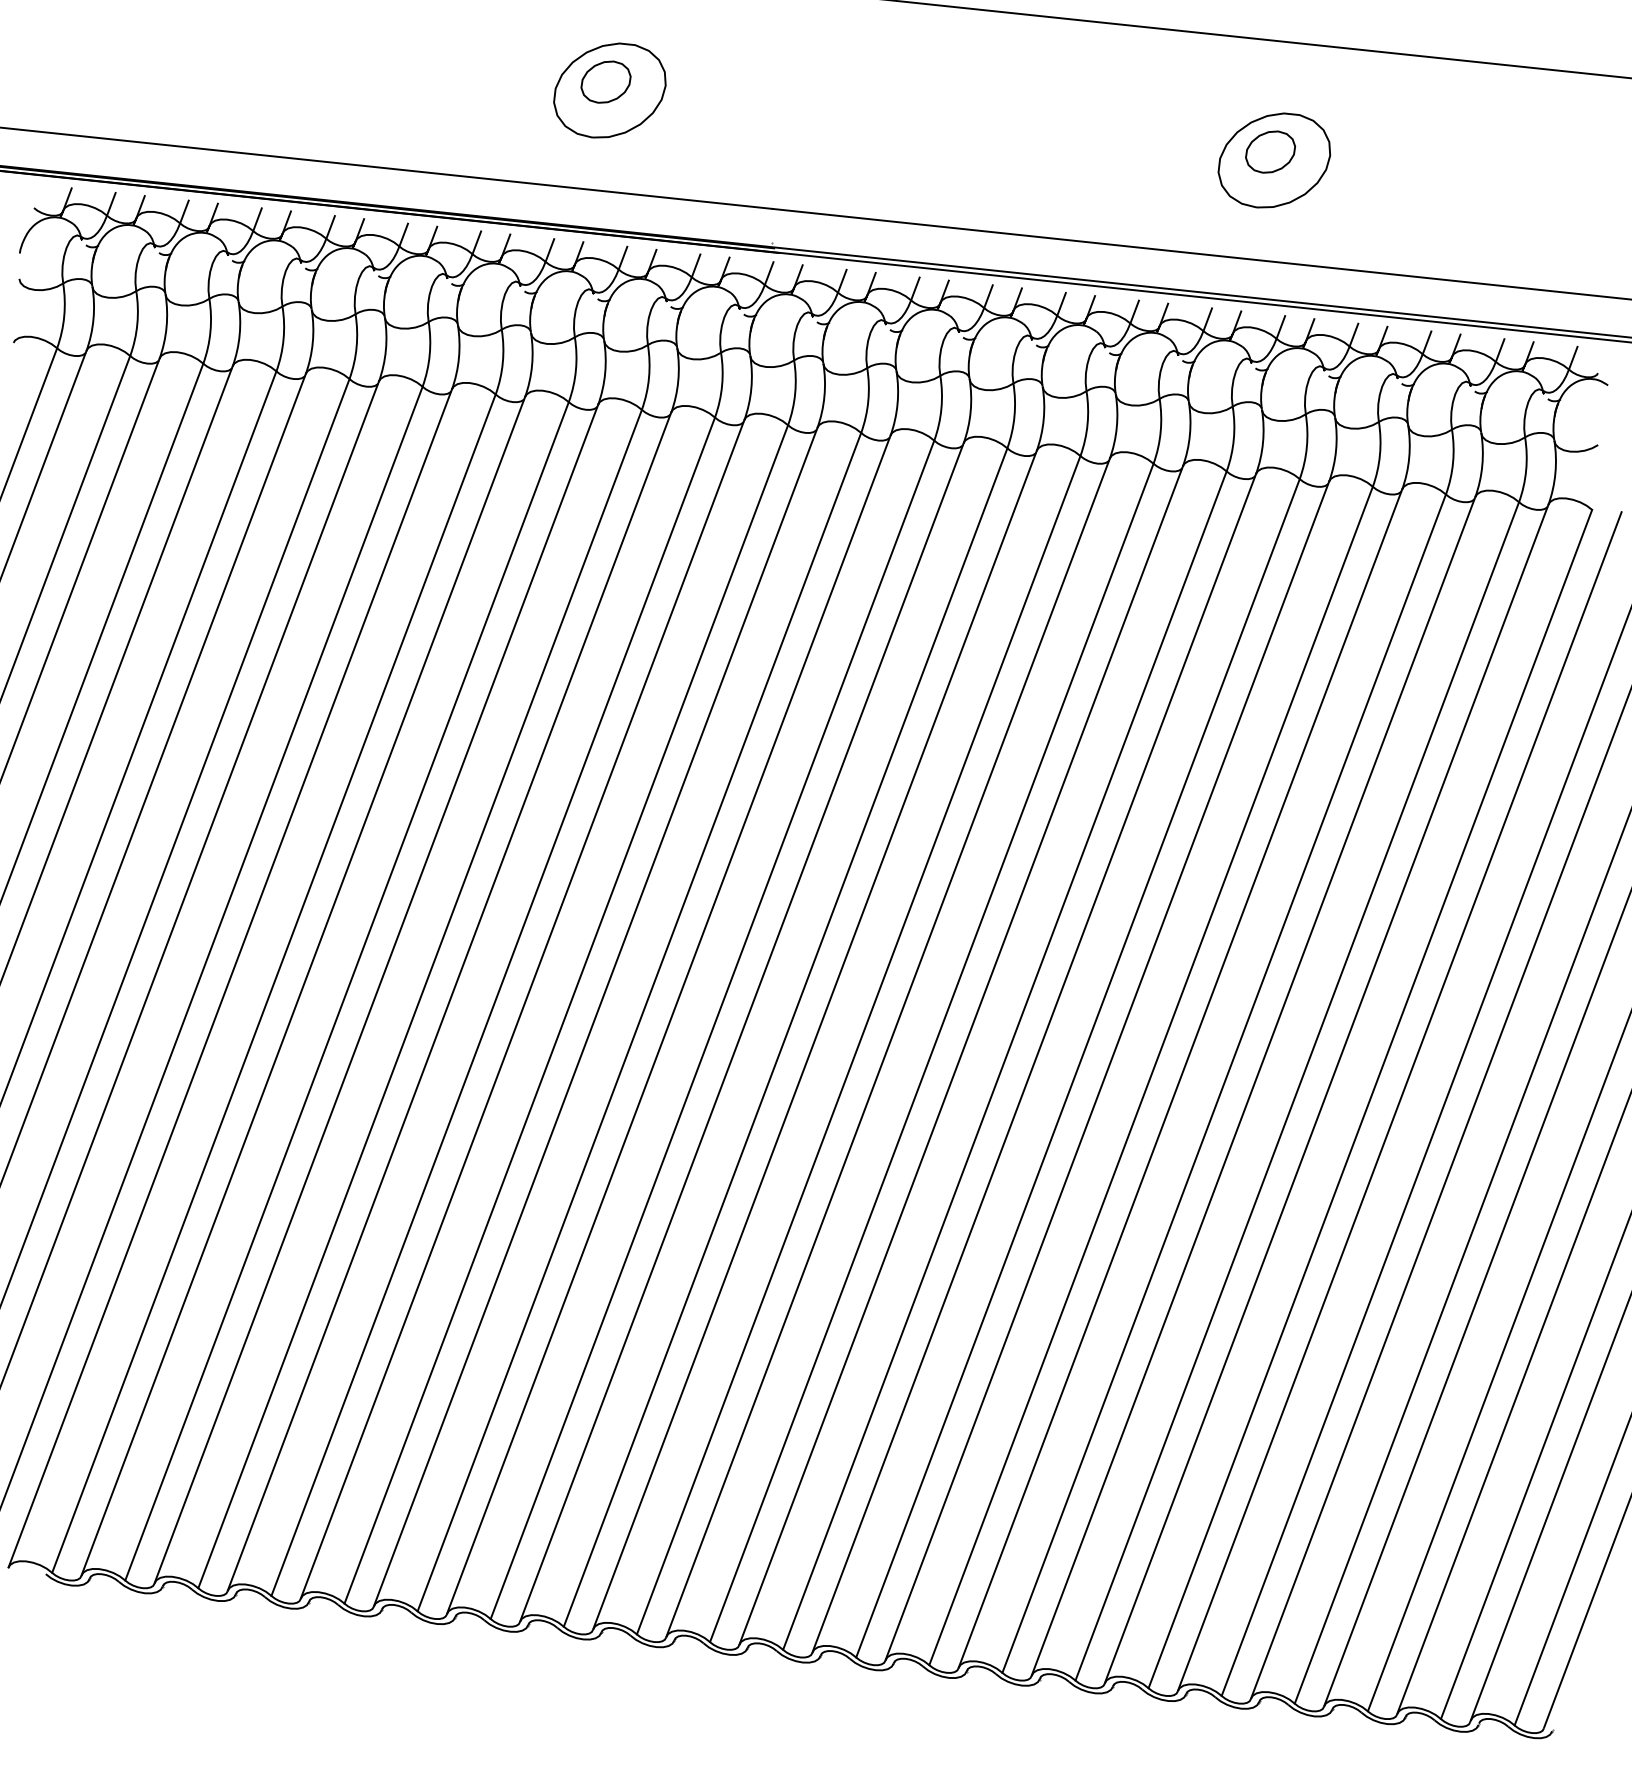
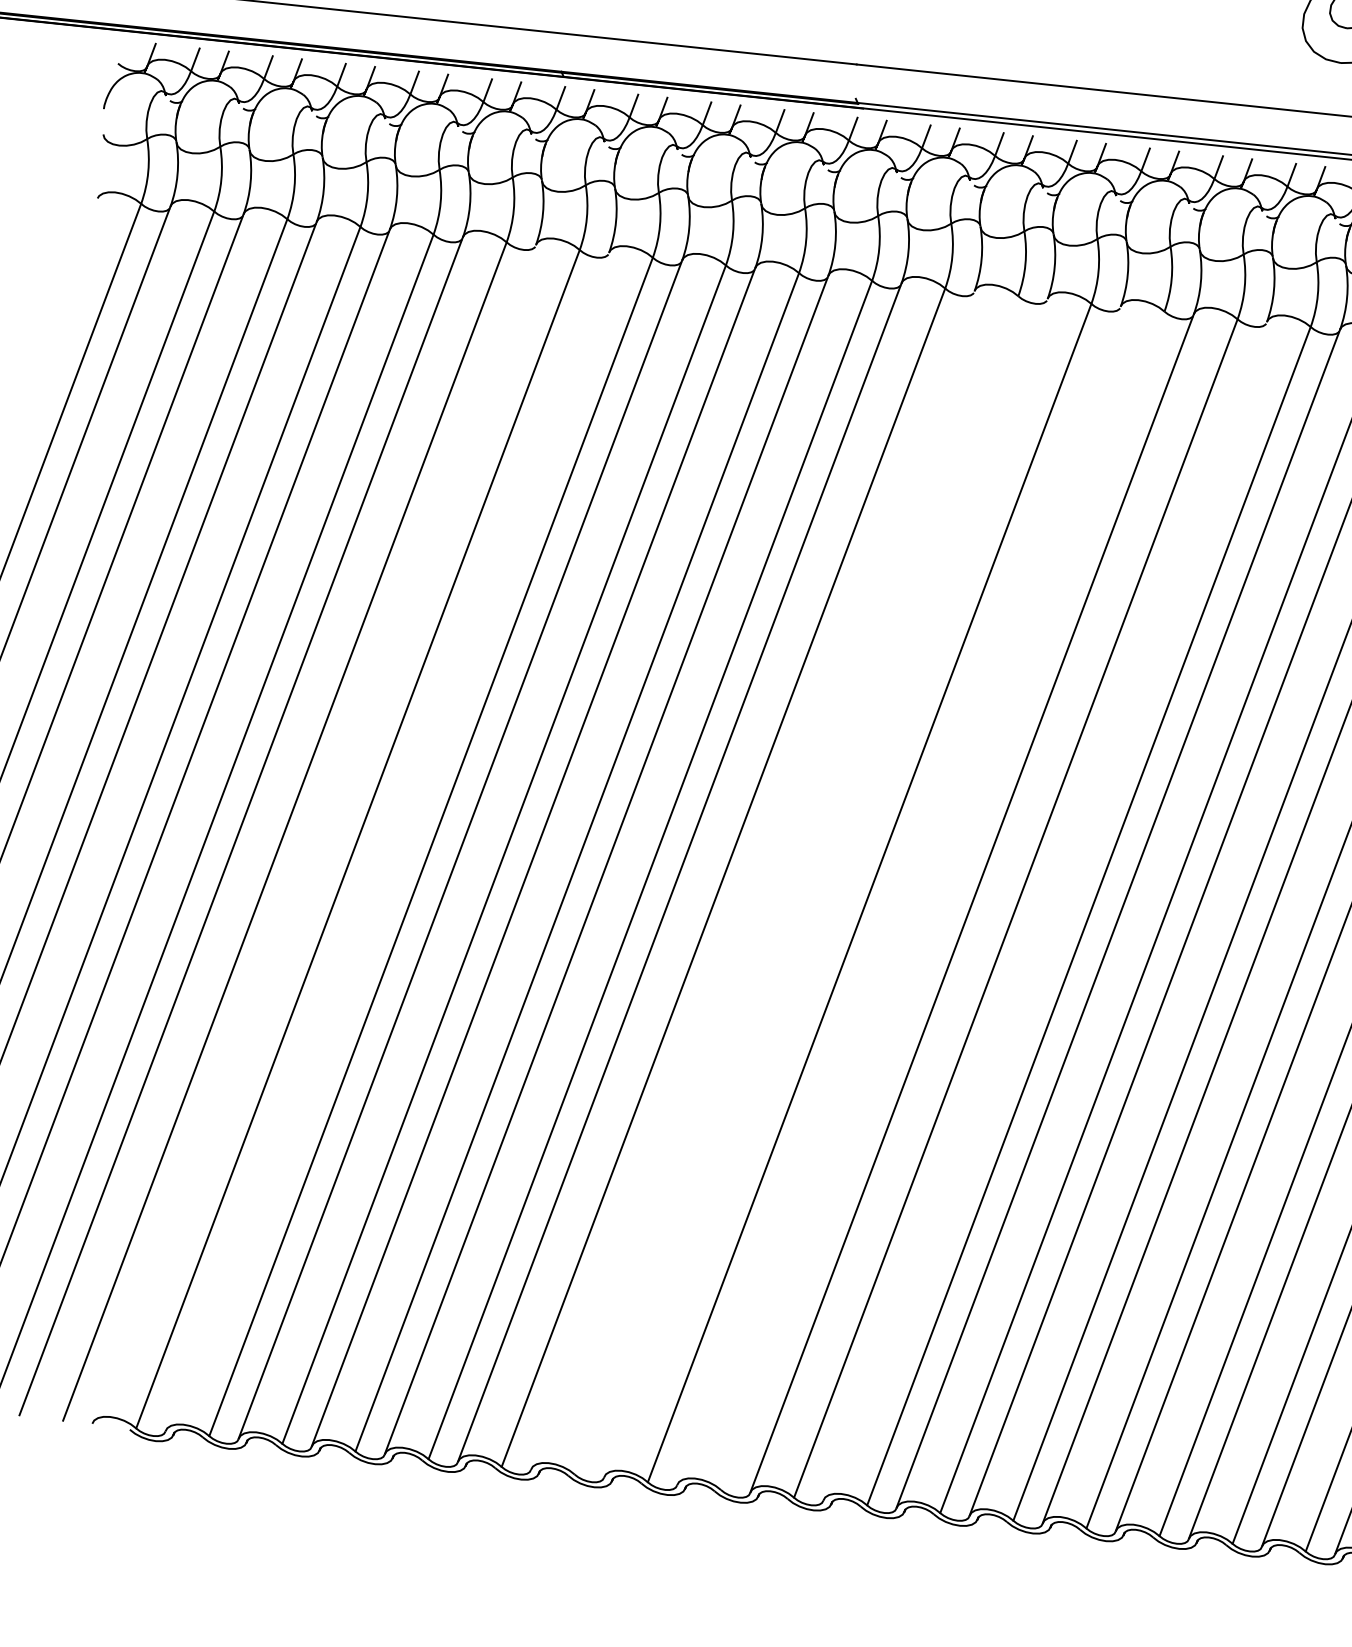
line: (230, 978) -> (314, 834), removed
line: (303, 985) -> (387, 841), removed
line: (668, 1024) -> (752, 880), removed
line: (712, 1029) -> (796, 885), removed
line: (741, 1031) -> (825, 887), removed
line: (814, 1039) -> (898, 895), removed
line: (858, 1045) -> (942, 901), removed
line: (961, 1055) -> (1045, 911), removed

